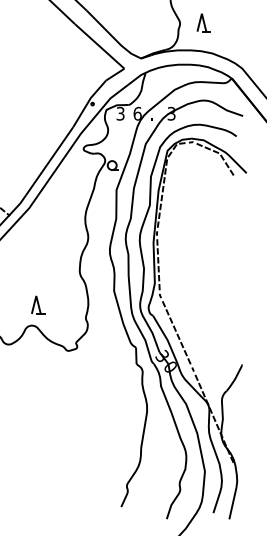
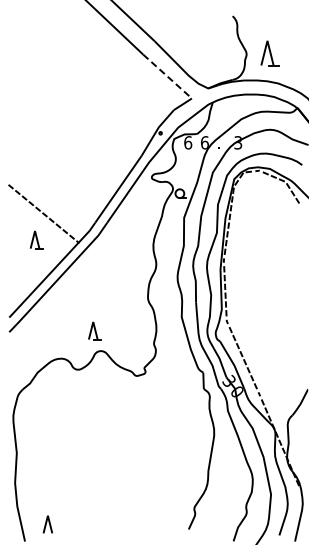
part: (203, 22) -> (269, 53), size x1.4
line: (99, 46) -> (167, 76), solid -> dashed
text: (120, 113) -> (188, 142), 3 -> 6
part: (37, 304) -> (94, 330), moved

